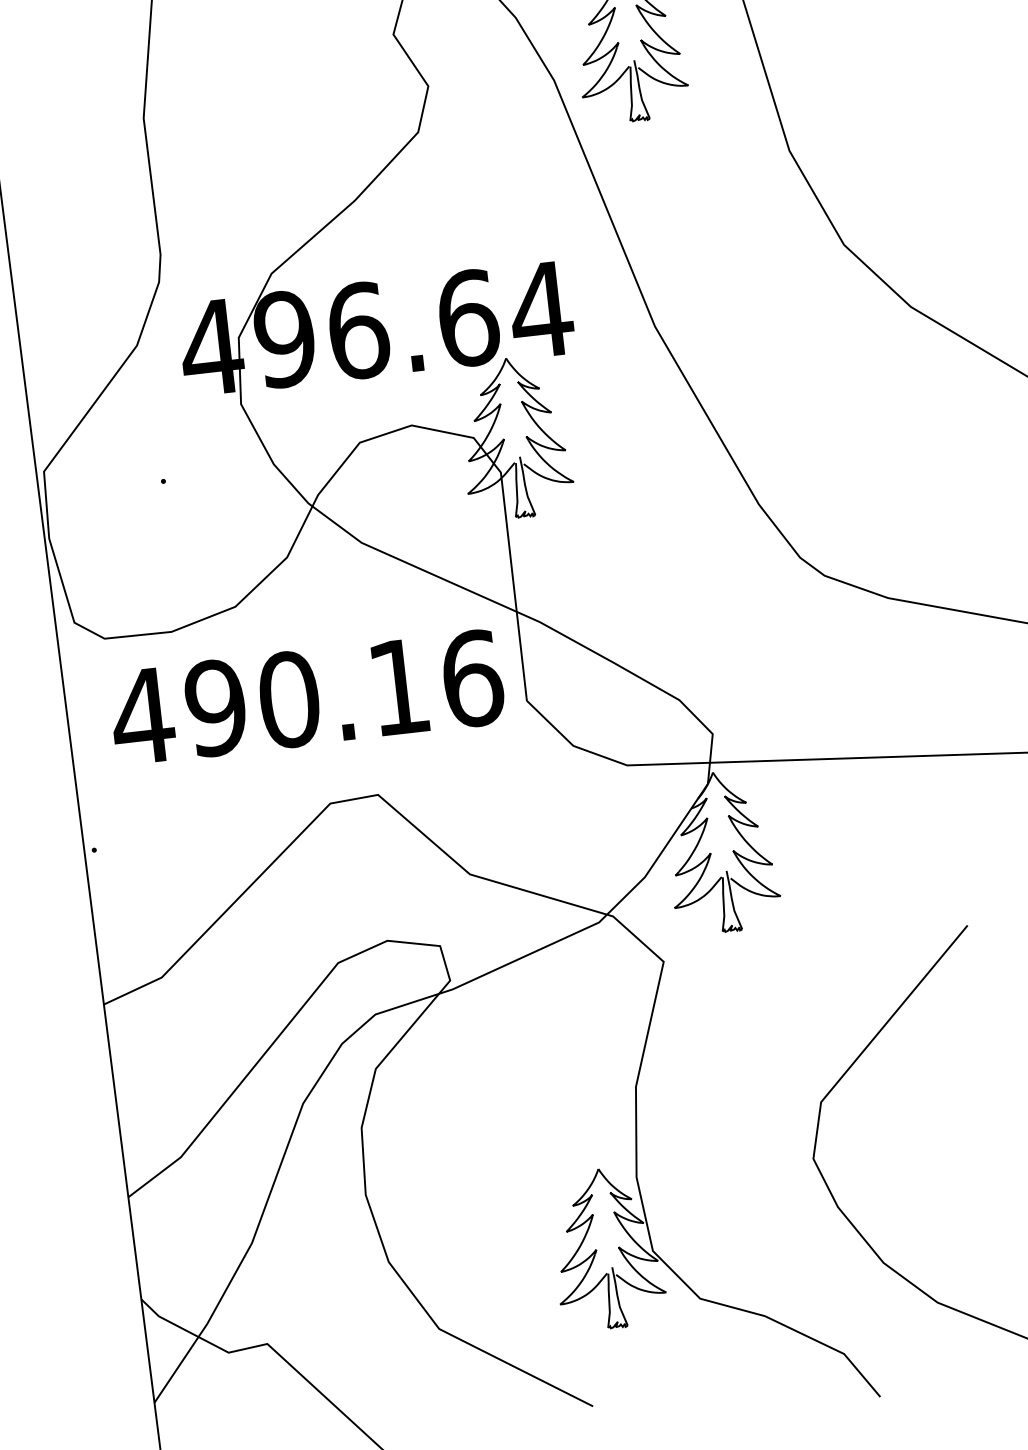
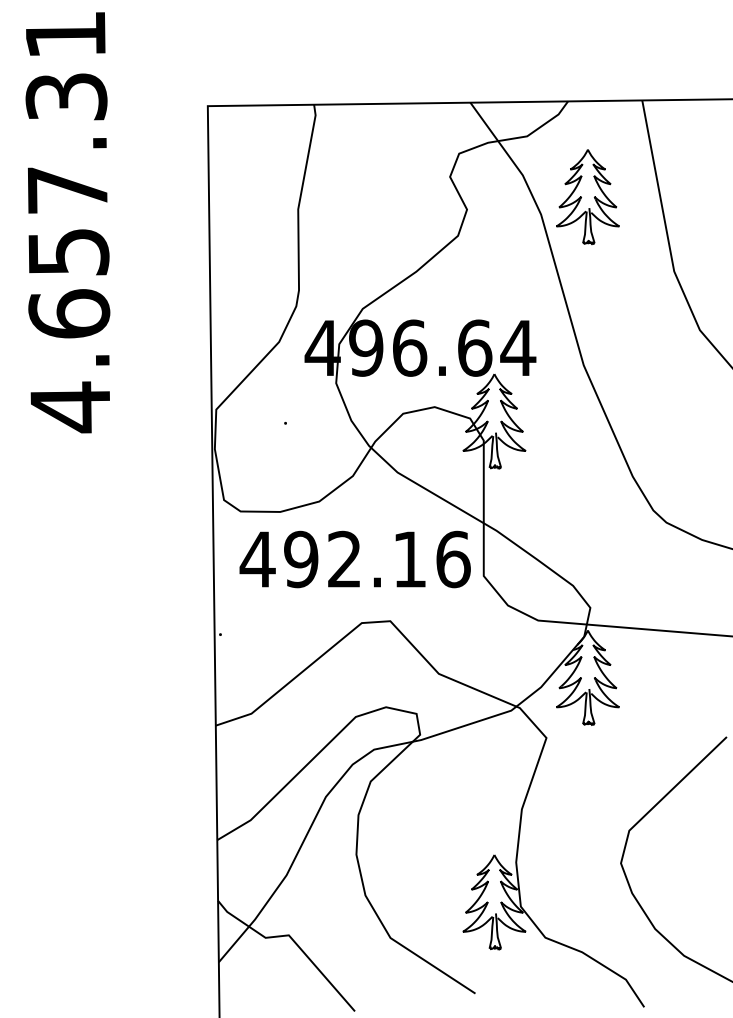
text: (288, 699) -> (344, 559), 490.16 -> 492.16

